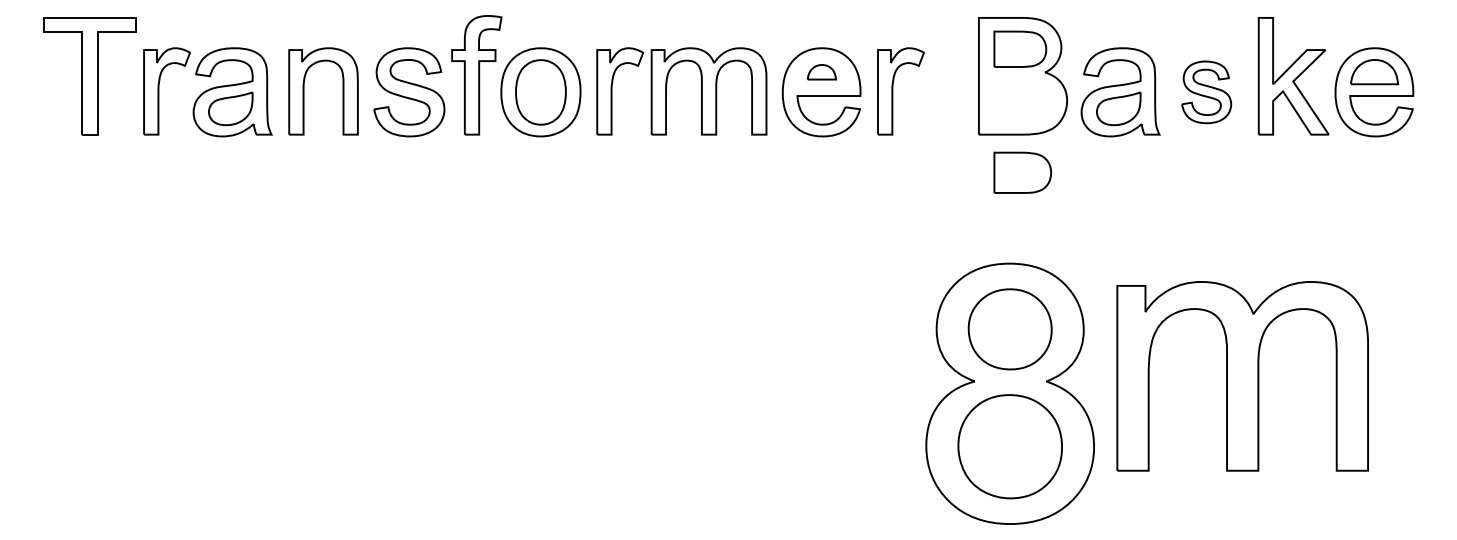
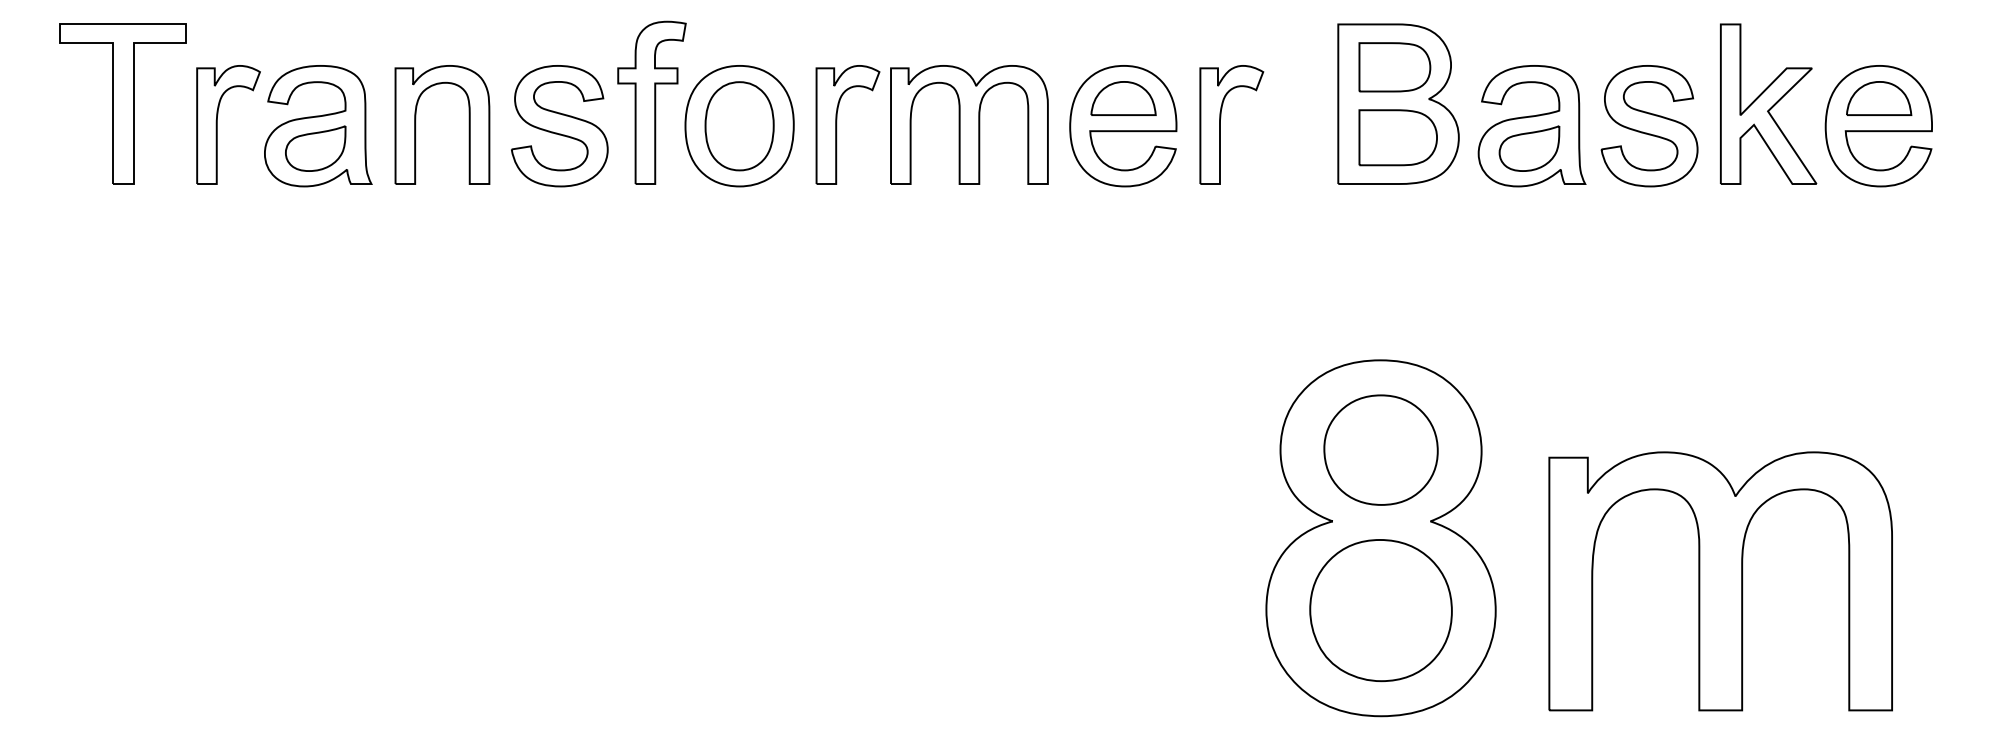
part: (821, 72) -> (1123, 99), size x1.67
part: (1206, 92) -> (1649, 126), size x1.43
part: (1022, 172) -> (1397, 137), moved
part: (1242, 376) -> (1720, 581), moved

